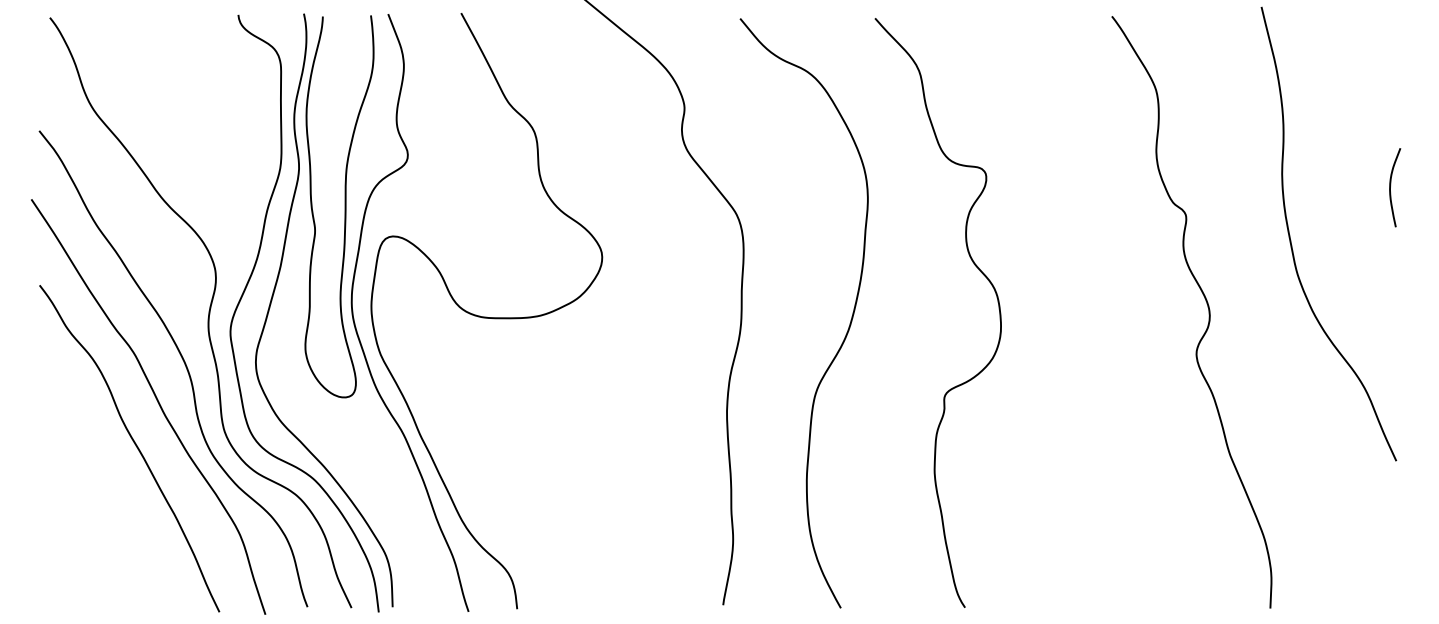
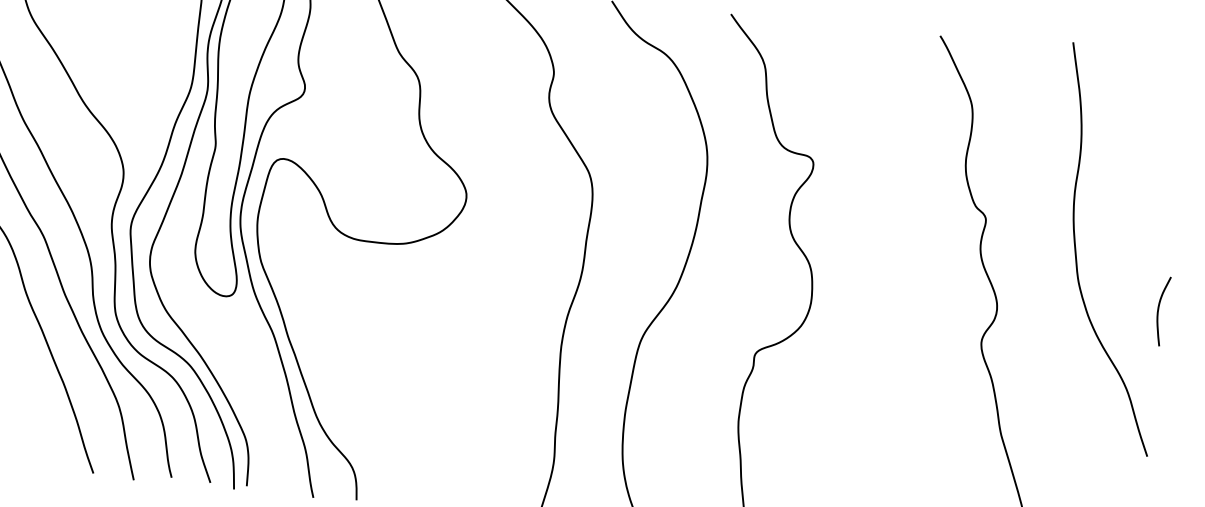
curve: (1391, 185) -> (1159, 309), moved

